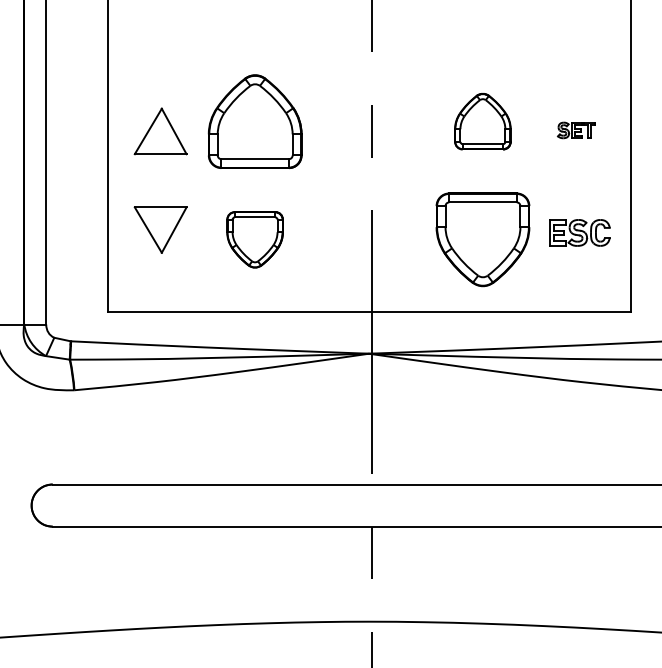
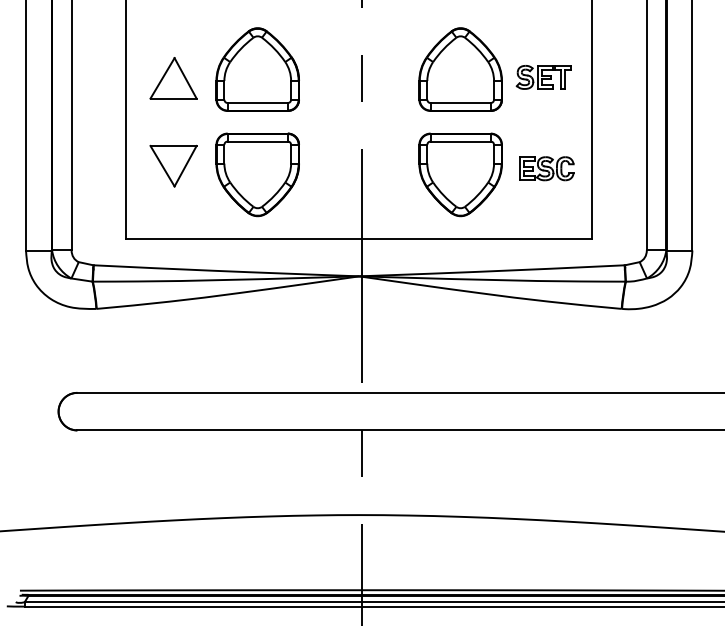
part: (482, 121) -> (460, 69), size x1.67
part: (575, 130) -> (543, 77), size x1.67
part: (254, 239) -> (257, 174), size x1.67

